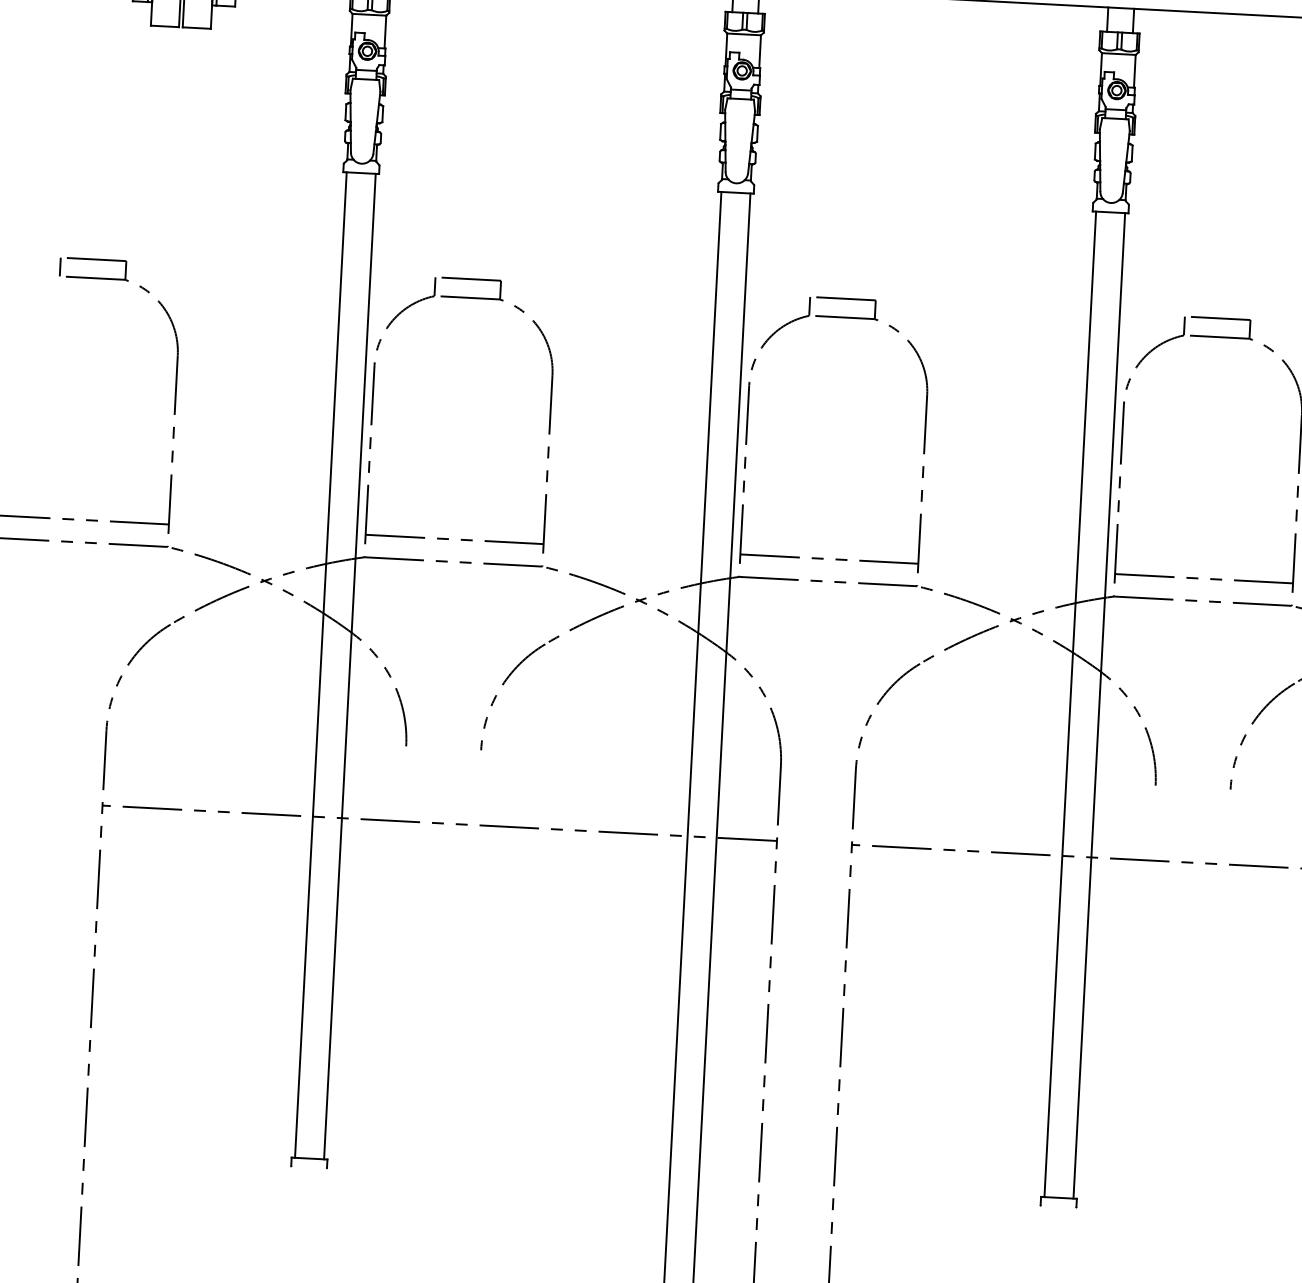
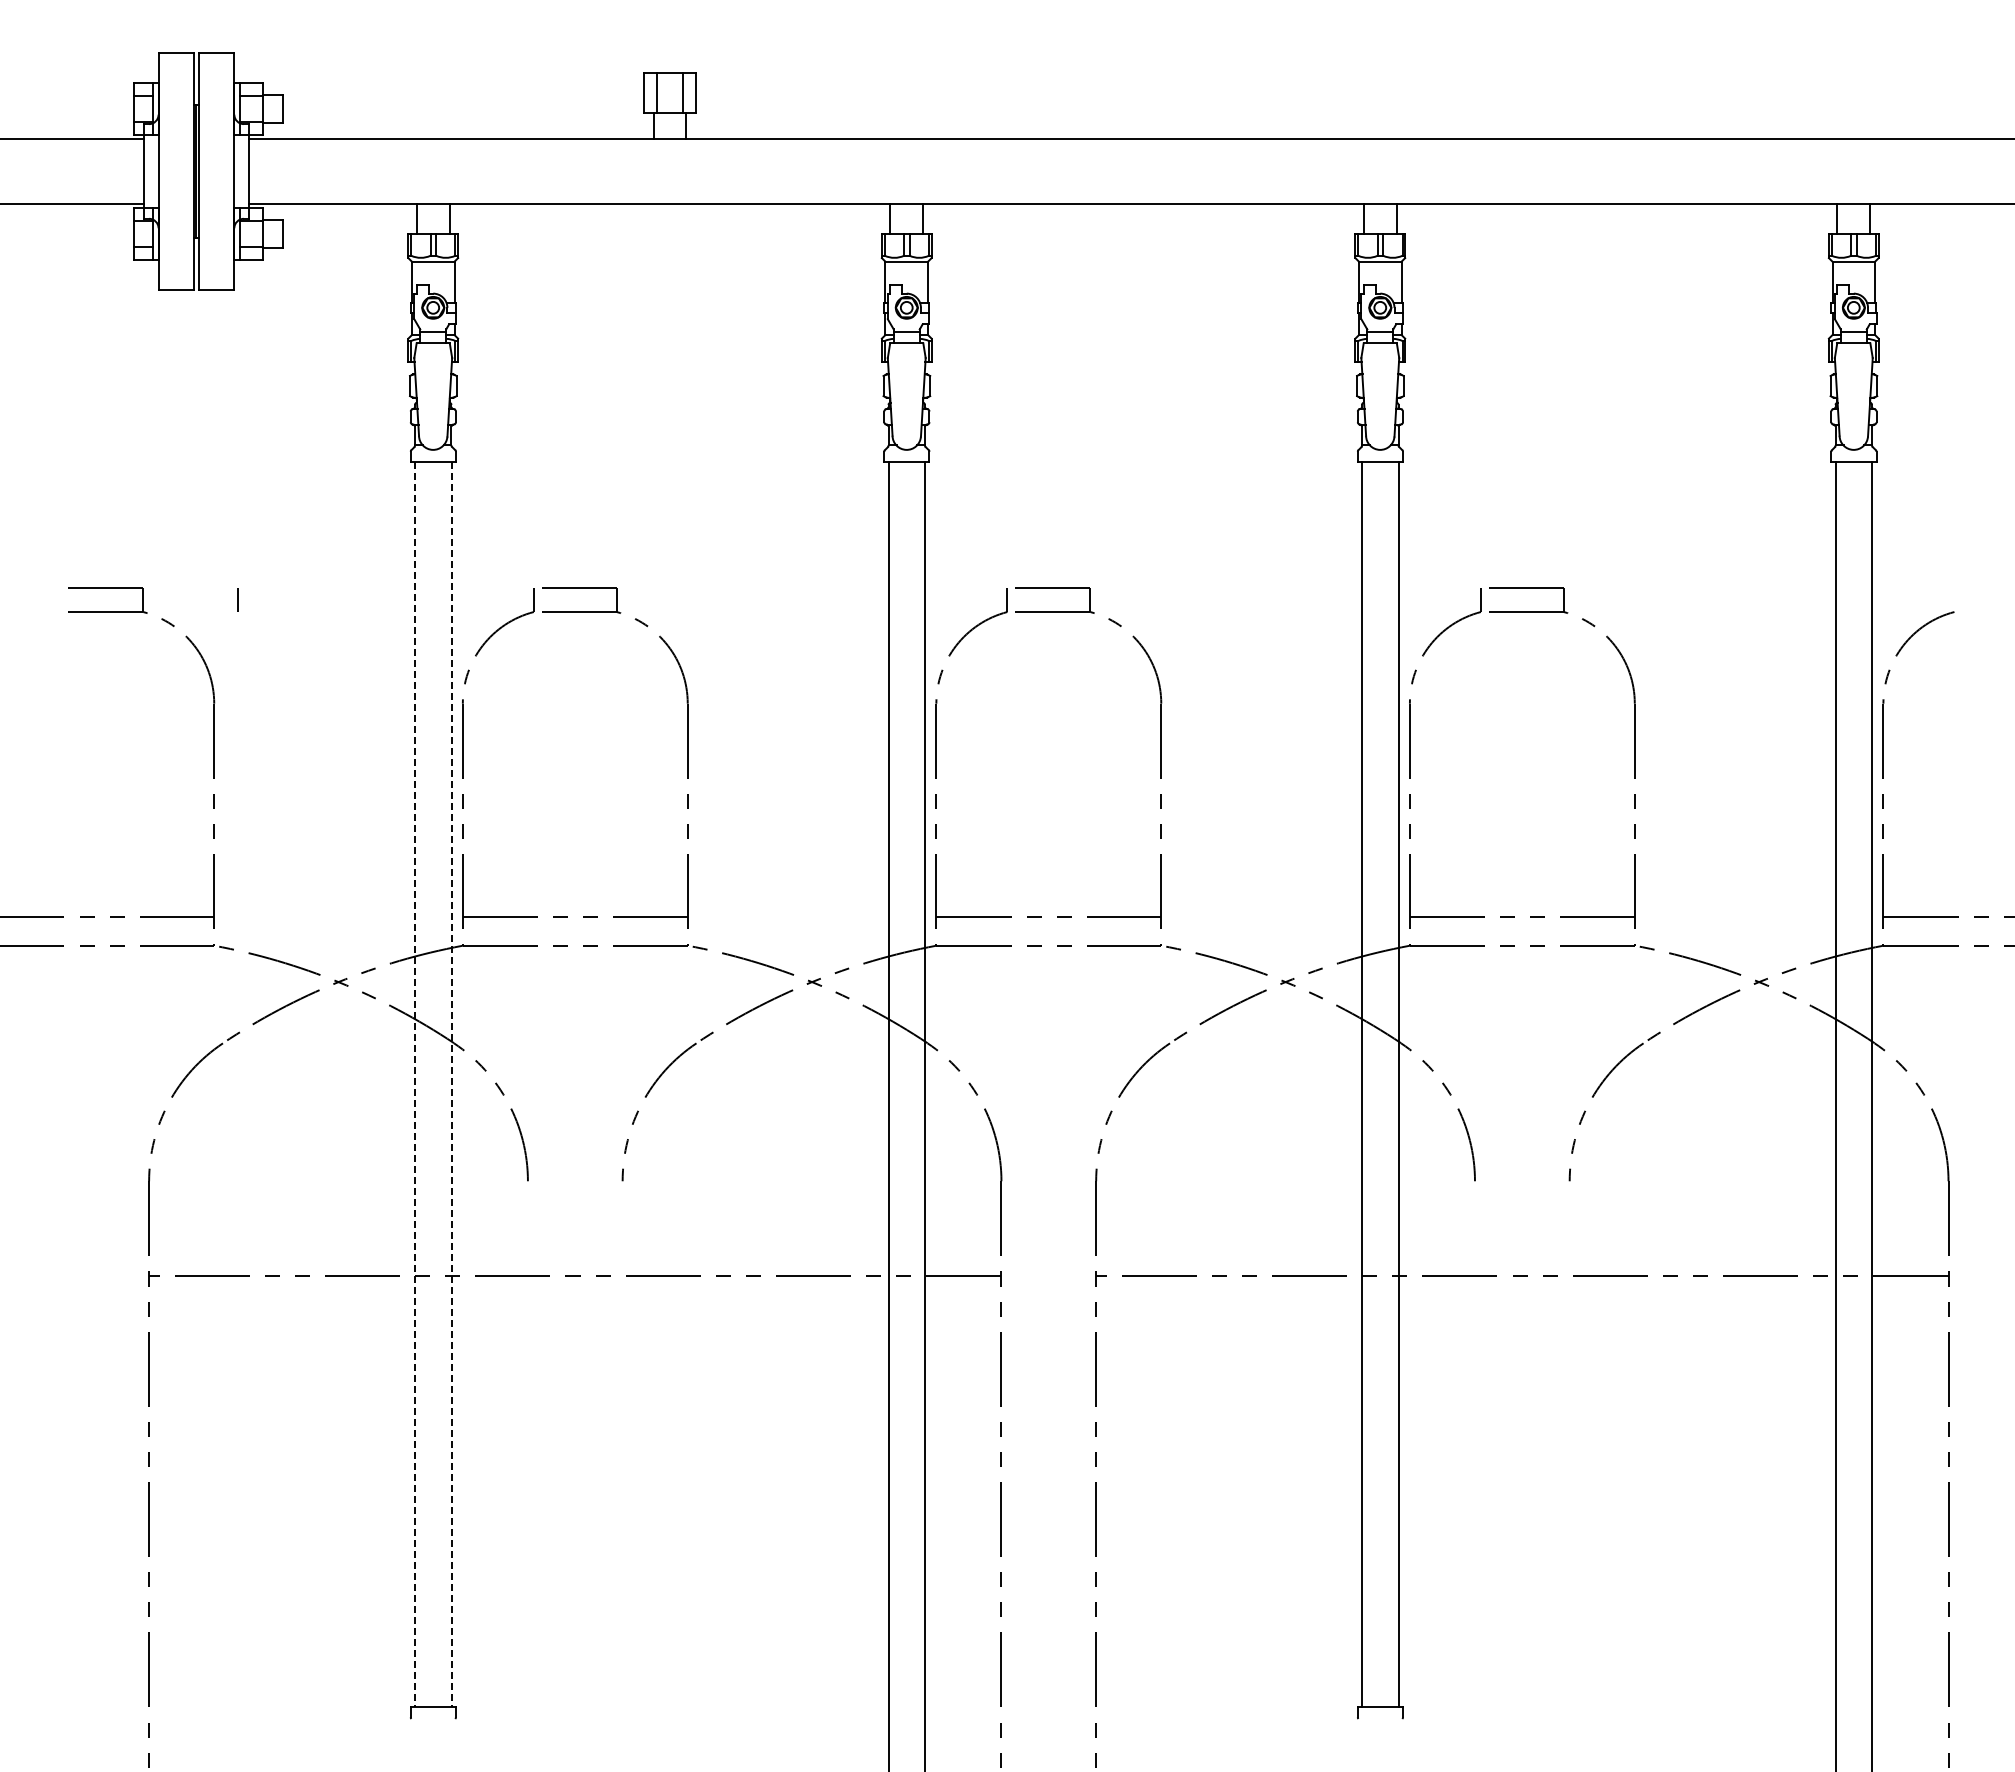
line: (59, 266) -> (237, 599), moved
line: (321, 665) -> (415, 1084), solid -> dashed
line: (349, 666) -> (451, 1084), solid -> dashed

